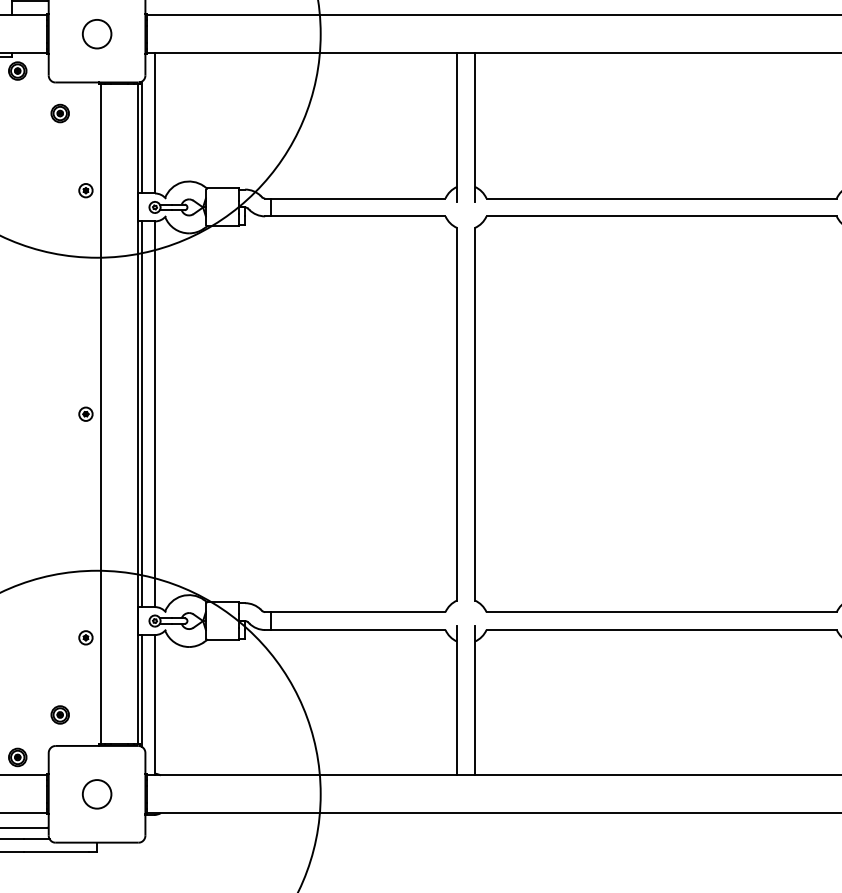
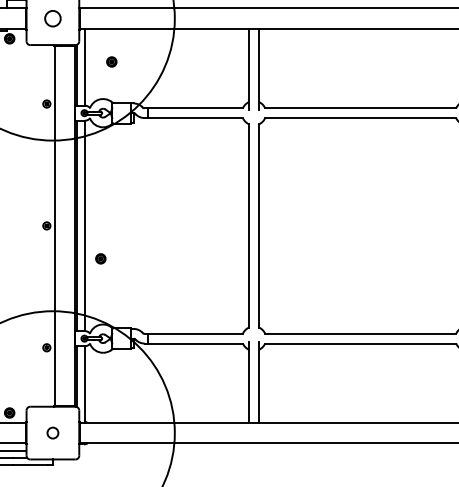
part: (59, 112) -> (111, 61), moved
part: (59, 714) -> (100, 258), moved
circle: (96, 793) -> (52, 432), size x0.7

